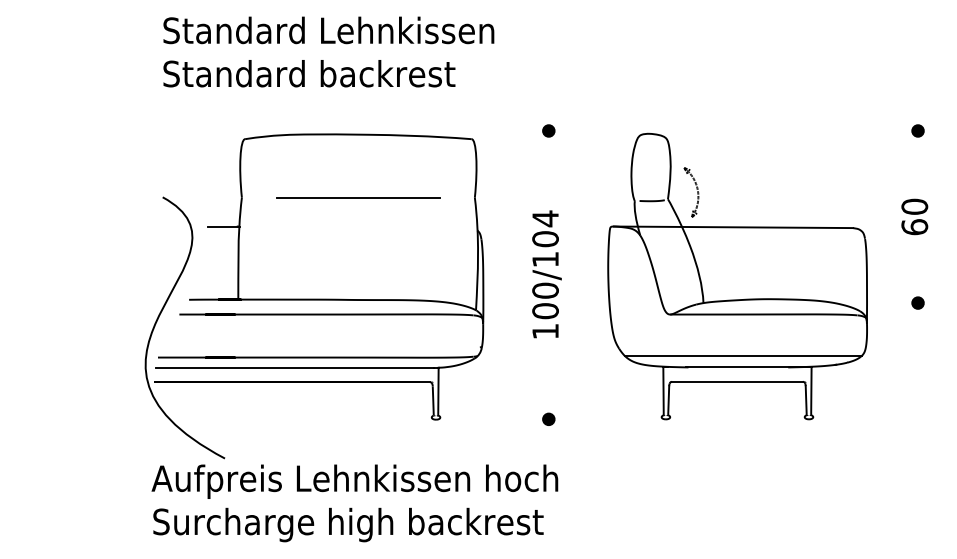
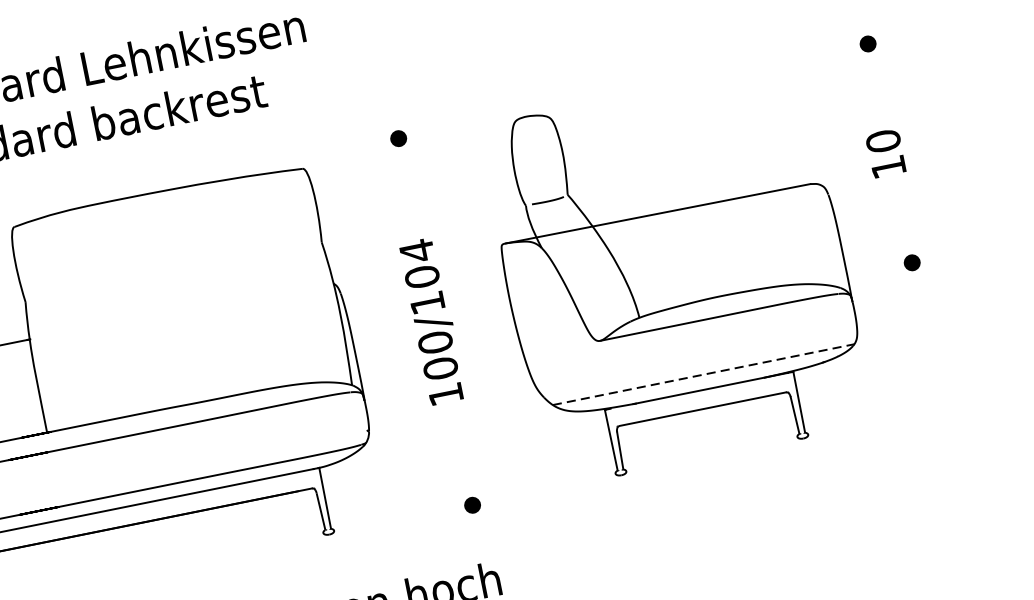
part: (691, 192) -> (595, 180), removed
line: (358, 197) -> (173, 272), removed
text: (914, 227) -> (888, 167), 60 -> 10
line: (743, 355) -> (703, 374), solid -> dashed

